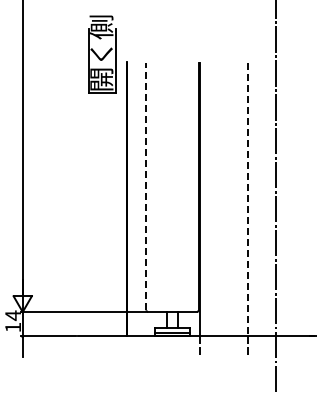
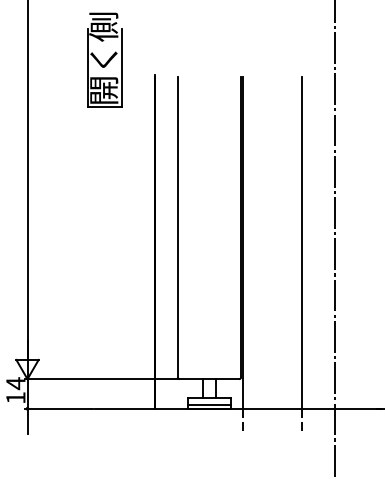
part: (102, 54) -> (104, 60), moved
line: (146, 186) -> (177, 226), dashed -> solid
line: (248, 199) -> (301, 242), dashed -> solid

